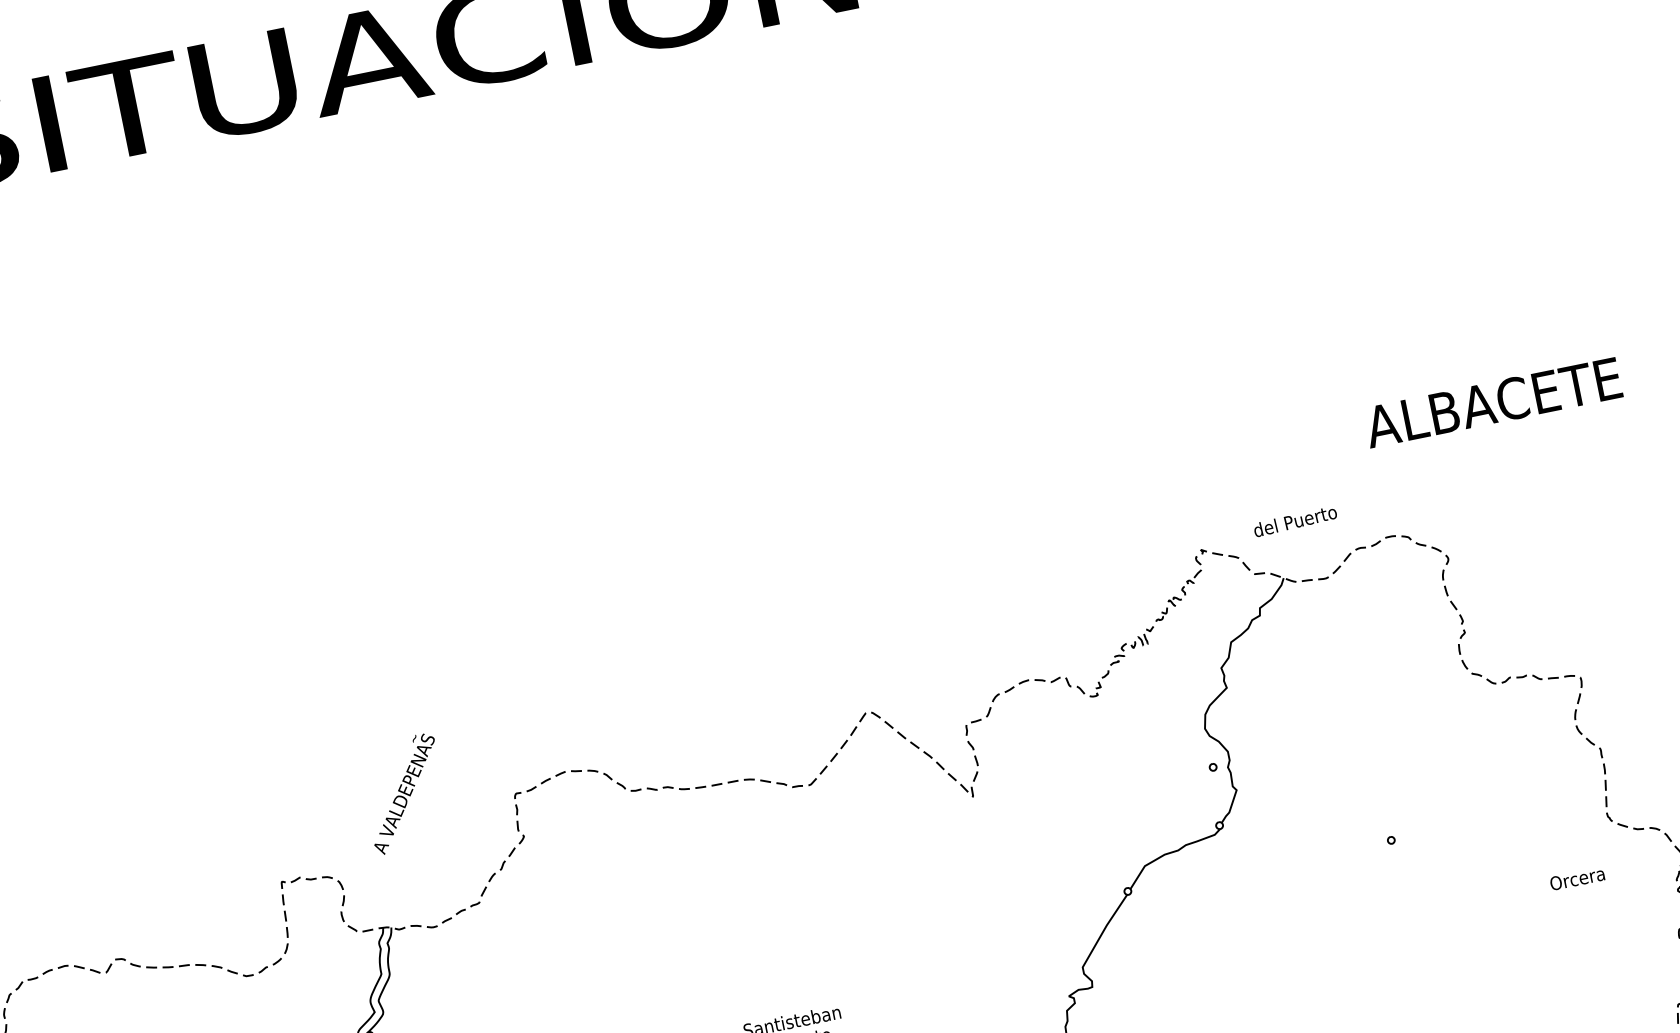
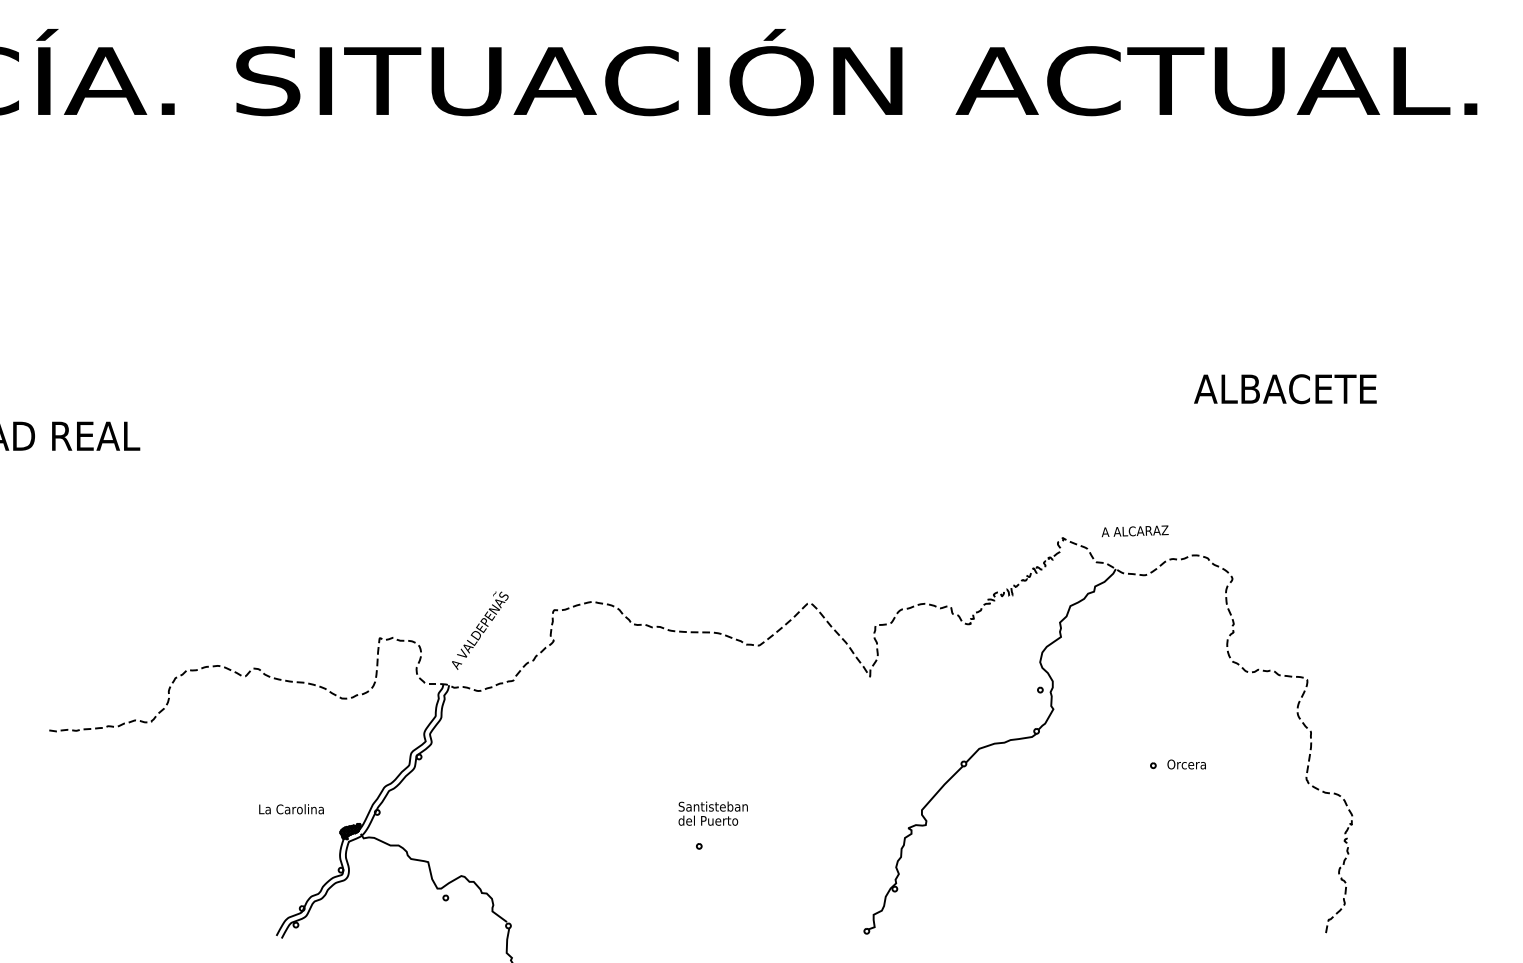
text: (1493, 403) -> (1285, 389), moved
text: (1298, 520) -> (1134, 531), del Puerto -> A ALCARAZ
text: (405, 793) -> (480, 630), moved
text: (1577, 878) -> (1186, 764), moved

